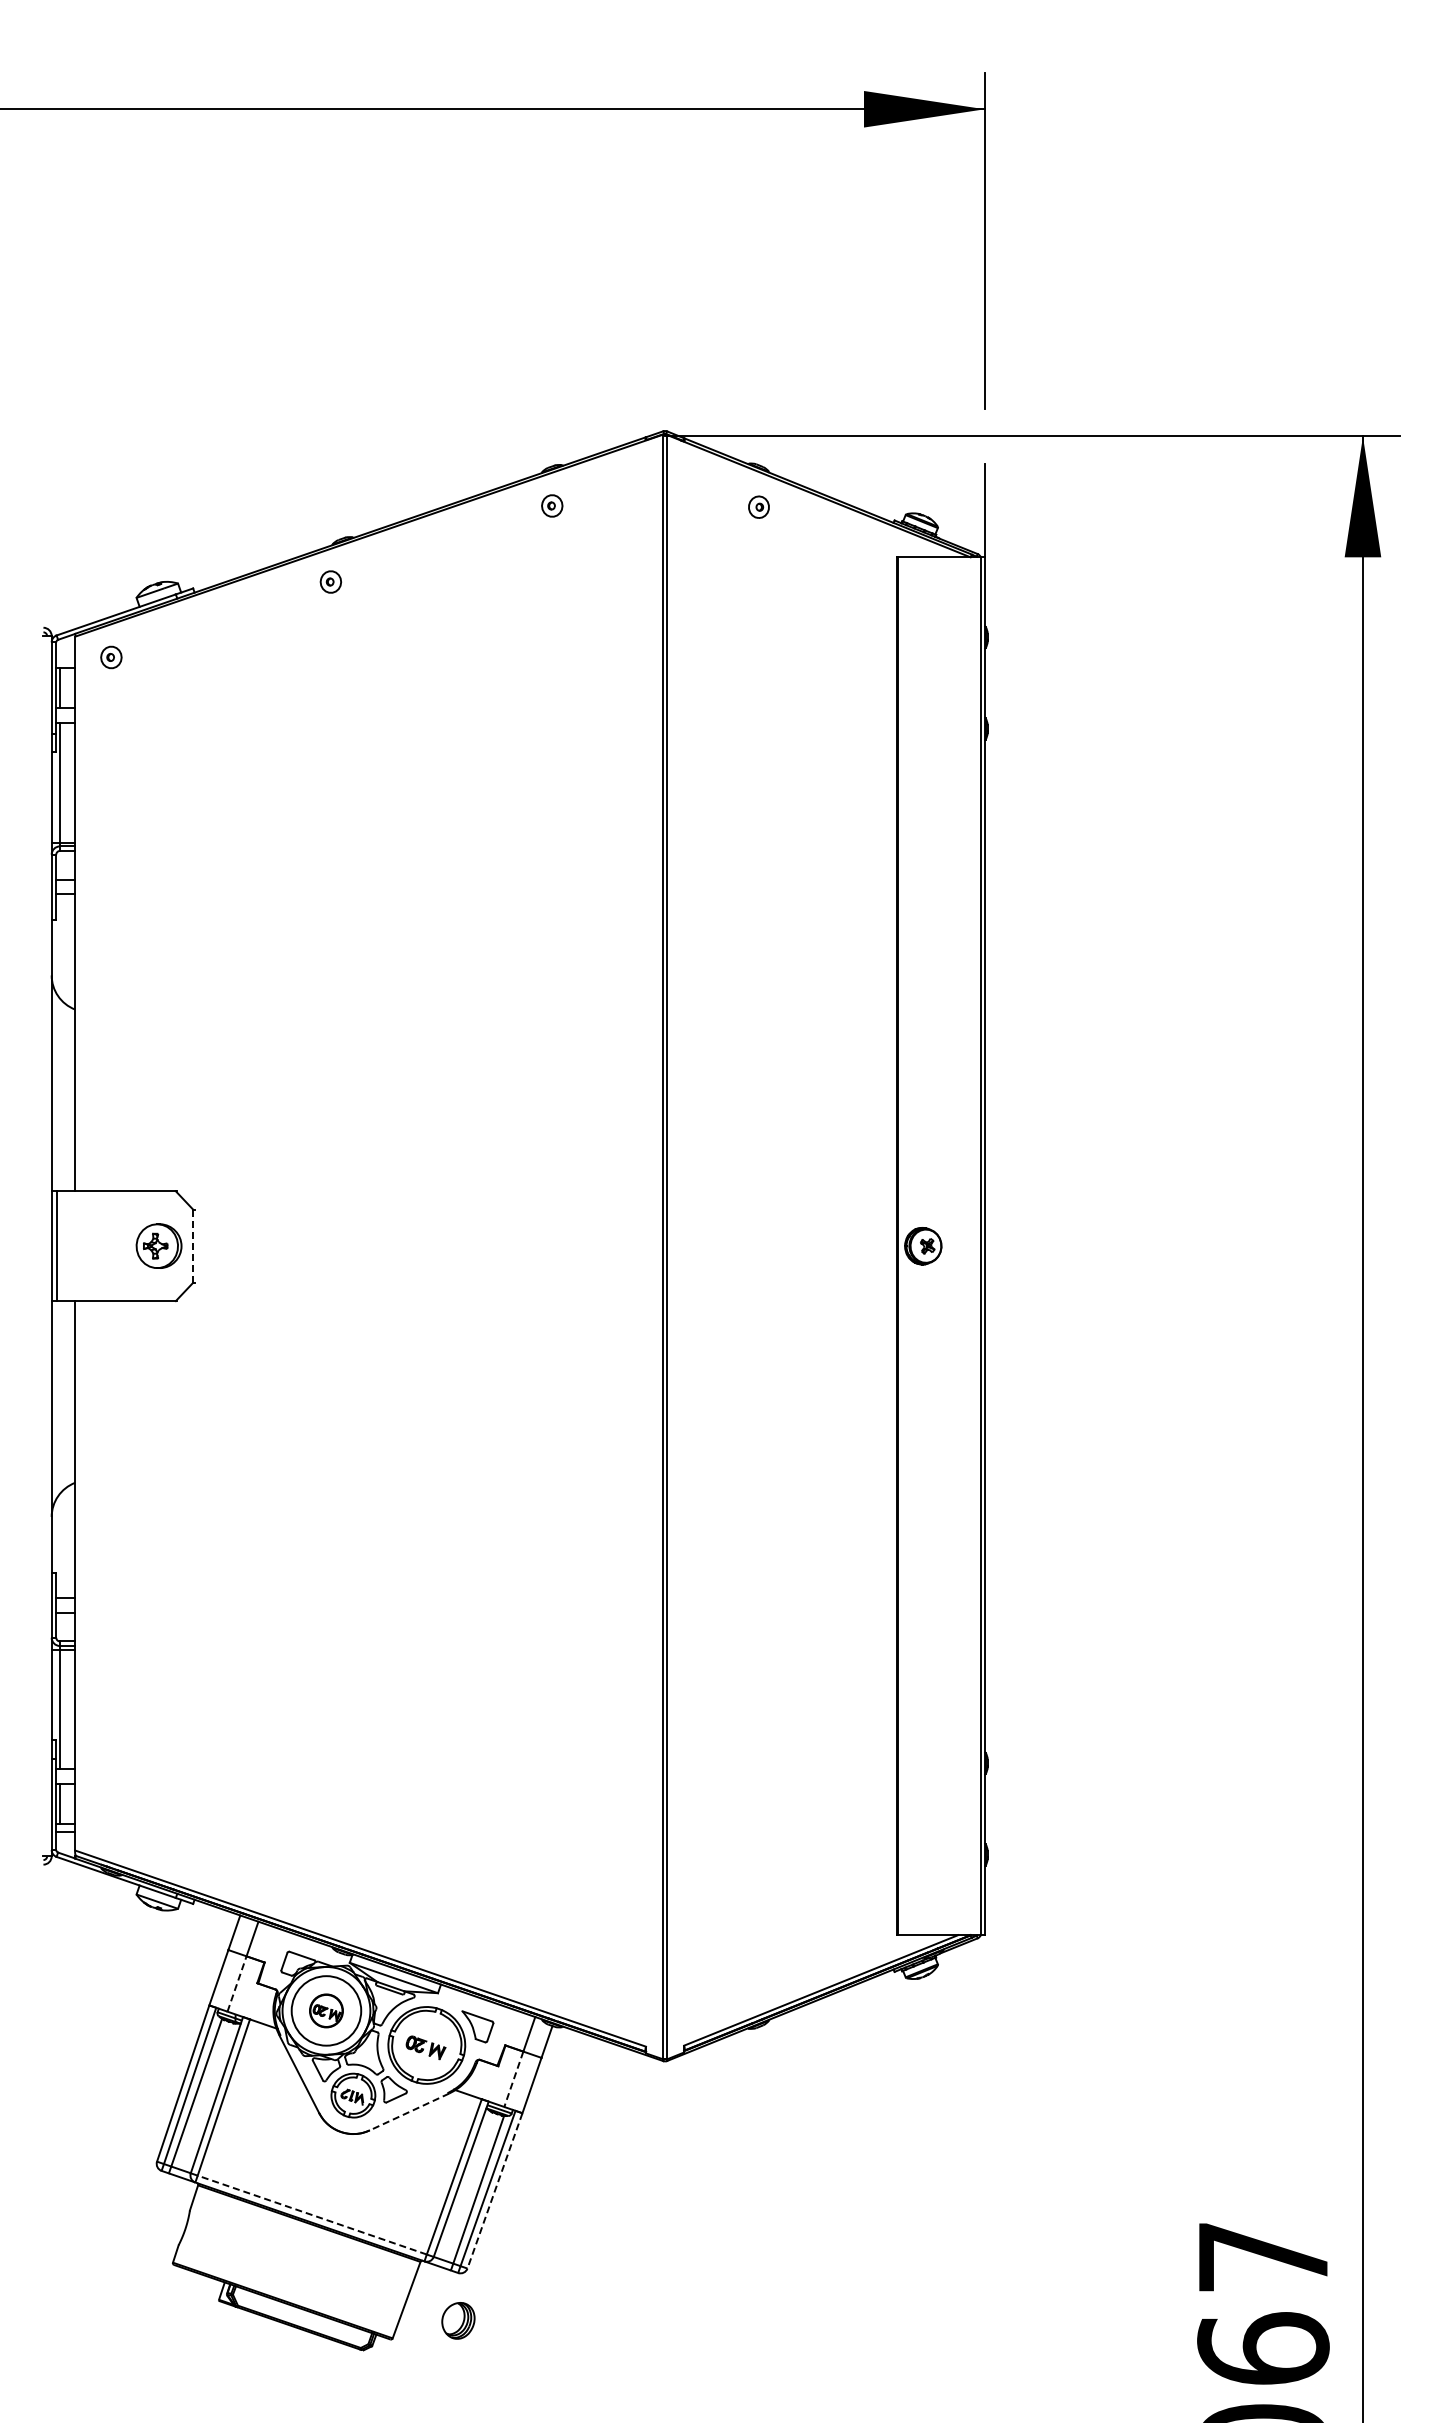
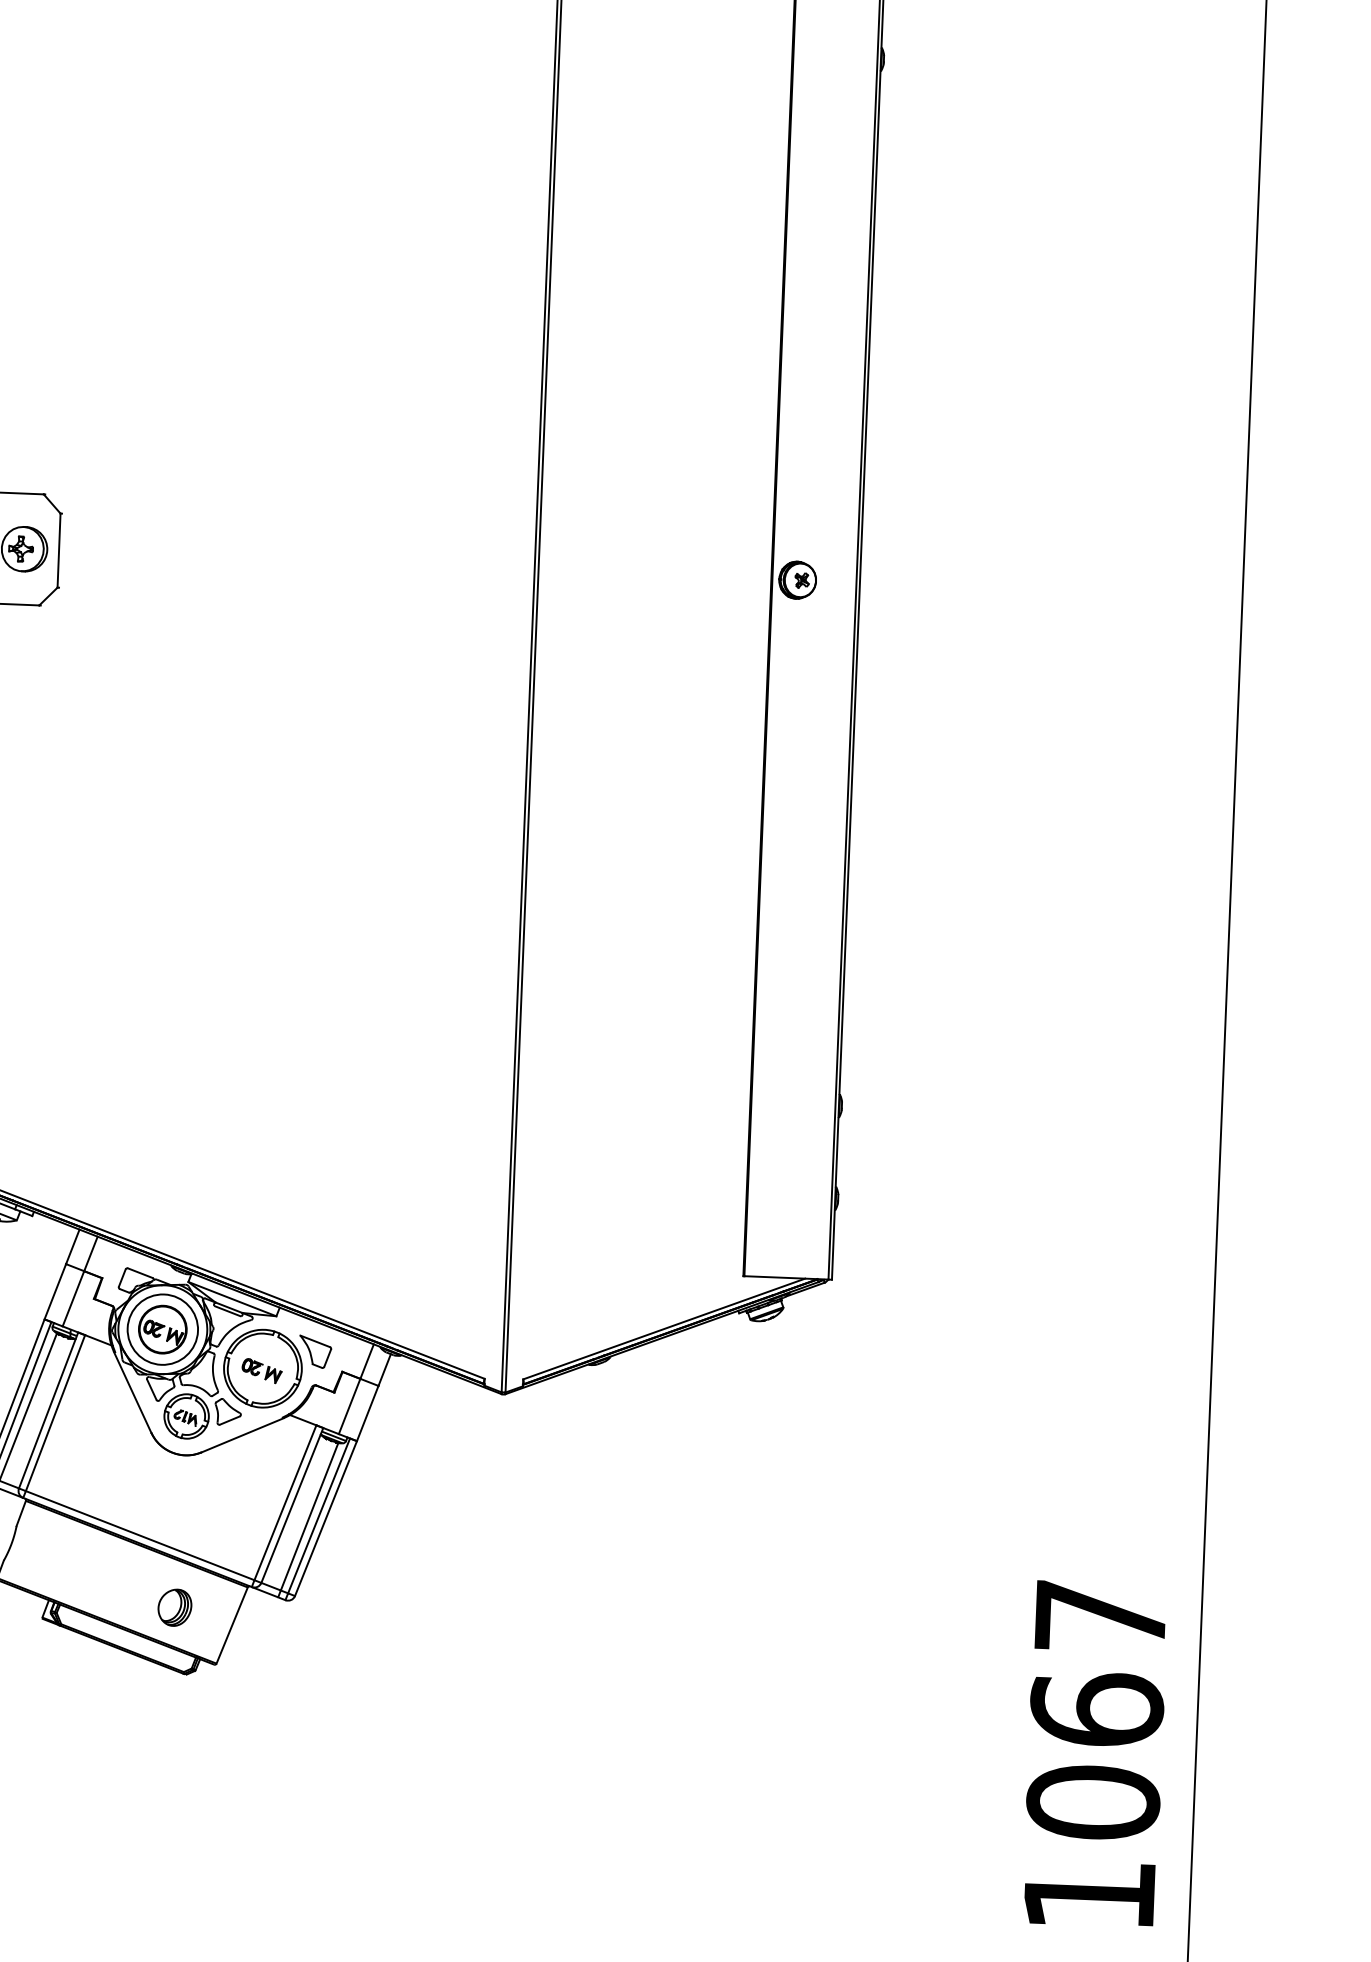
line: (193, 1246) -> (59, 550), dashed -> solid
line: (237, 1983) -> (73, 1298), dashed -> solid
part: (326, 2010) -> (162, 1329), size x1.43
line: (513, 2079) -> (349, 1406), dashed -> solid
line: (409, 2112) -> (242, 1435), dashed -> solid
line: (494, 2191) -> (325, 1519), dashed -> solid
line: (311, 2214) -> (139, 1535), dashed -> solid
part: (458, 2320) -> (175, 1607), moved

